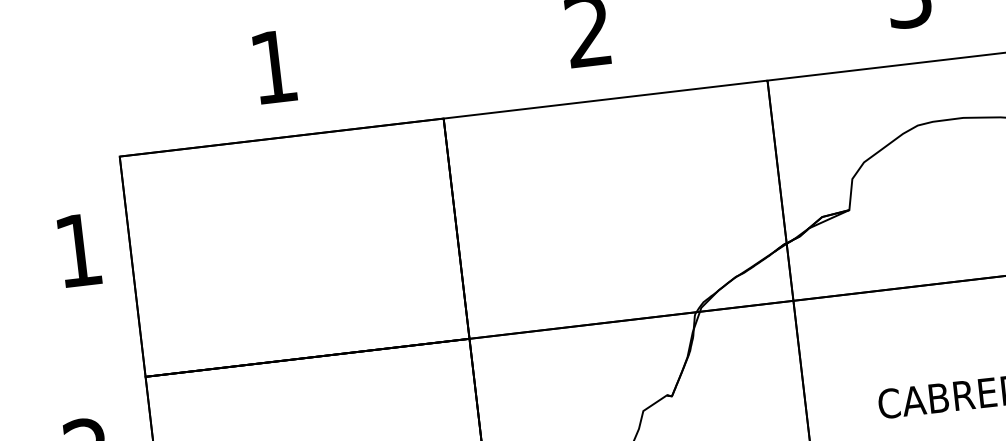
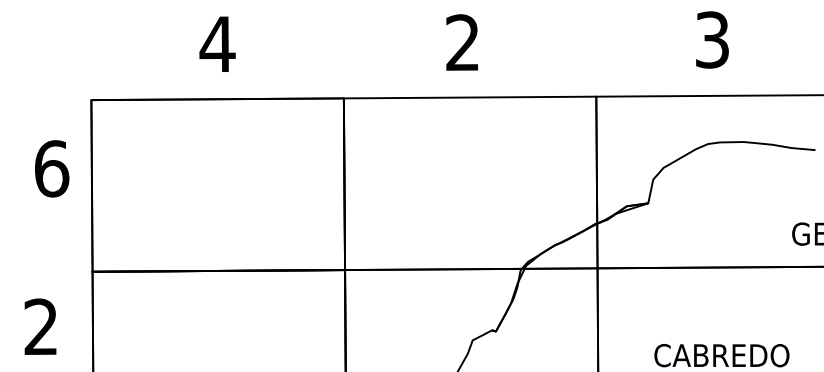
text: (273, 67) -> (217, 44), 1 -> 4
text: (79, 249) -> (52, 168), 1 -> 6

